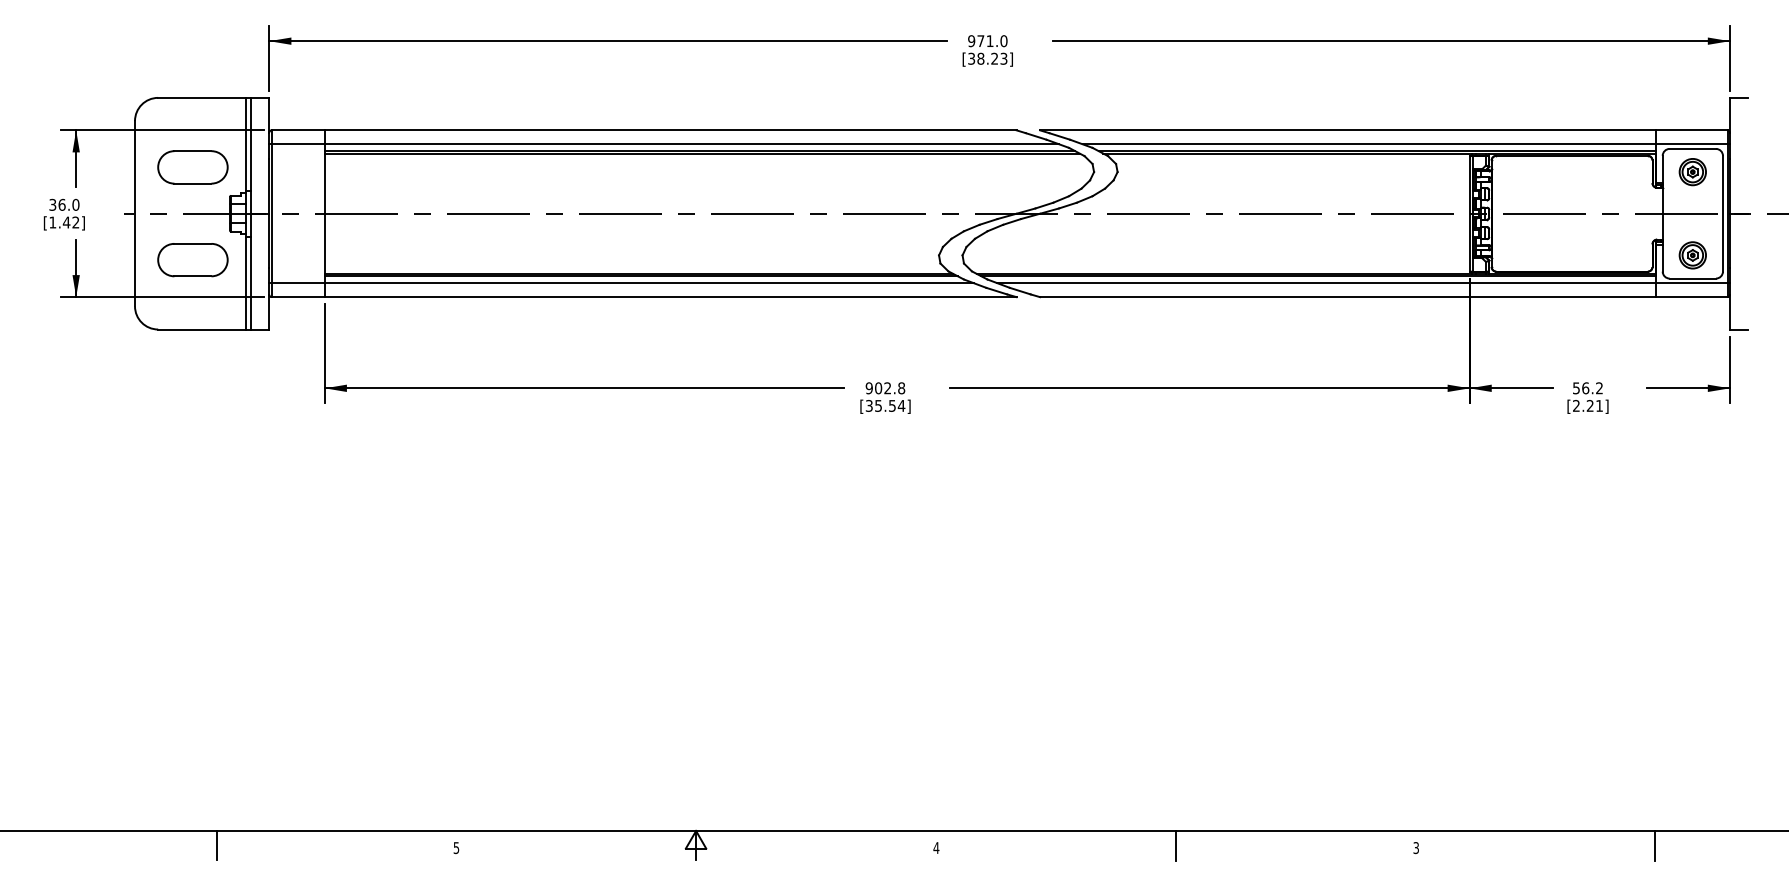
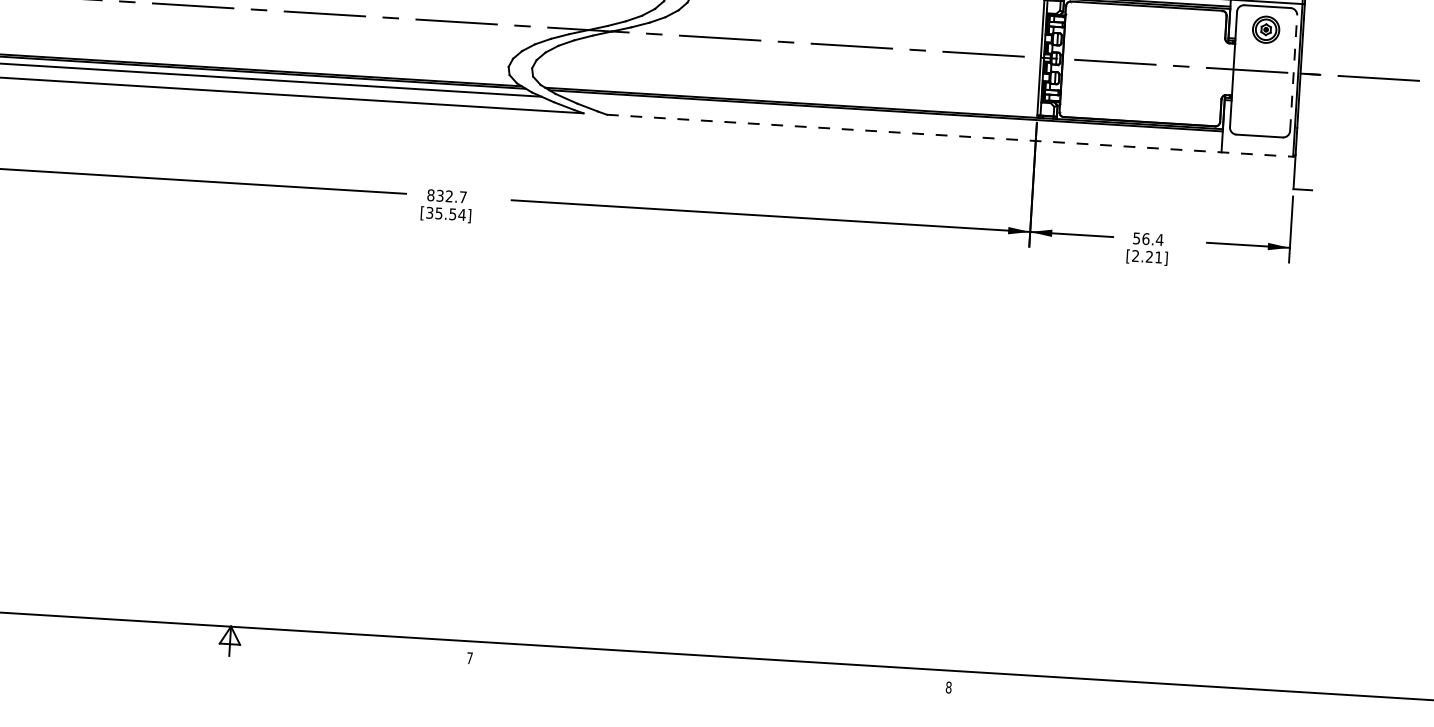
line: (1722, 213) -> (1293, 72), solid -> dashed
part: (1692, 255) -> (1260, 113), removed
line: (1363, 283) -> (930, 120), removed
line: (1383, 297) -> (949, 136), solid -> dashed
text: (885, 388) -> (447, 196), 902.8 -> 832.7
text: (1599, 388) -> (1159, 240), 56.2 -> 56.4
line: (1175, 845) -> (708, 670), removed
line: (1655, 845) -> (1187, 699), removed
text: (936, 847) -> (469, 657), 4 -> 7
text: (1416, 847) -> (949, 687), 3 -> 8

